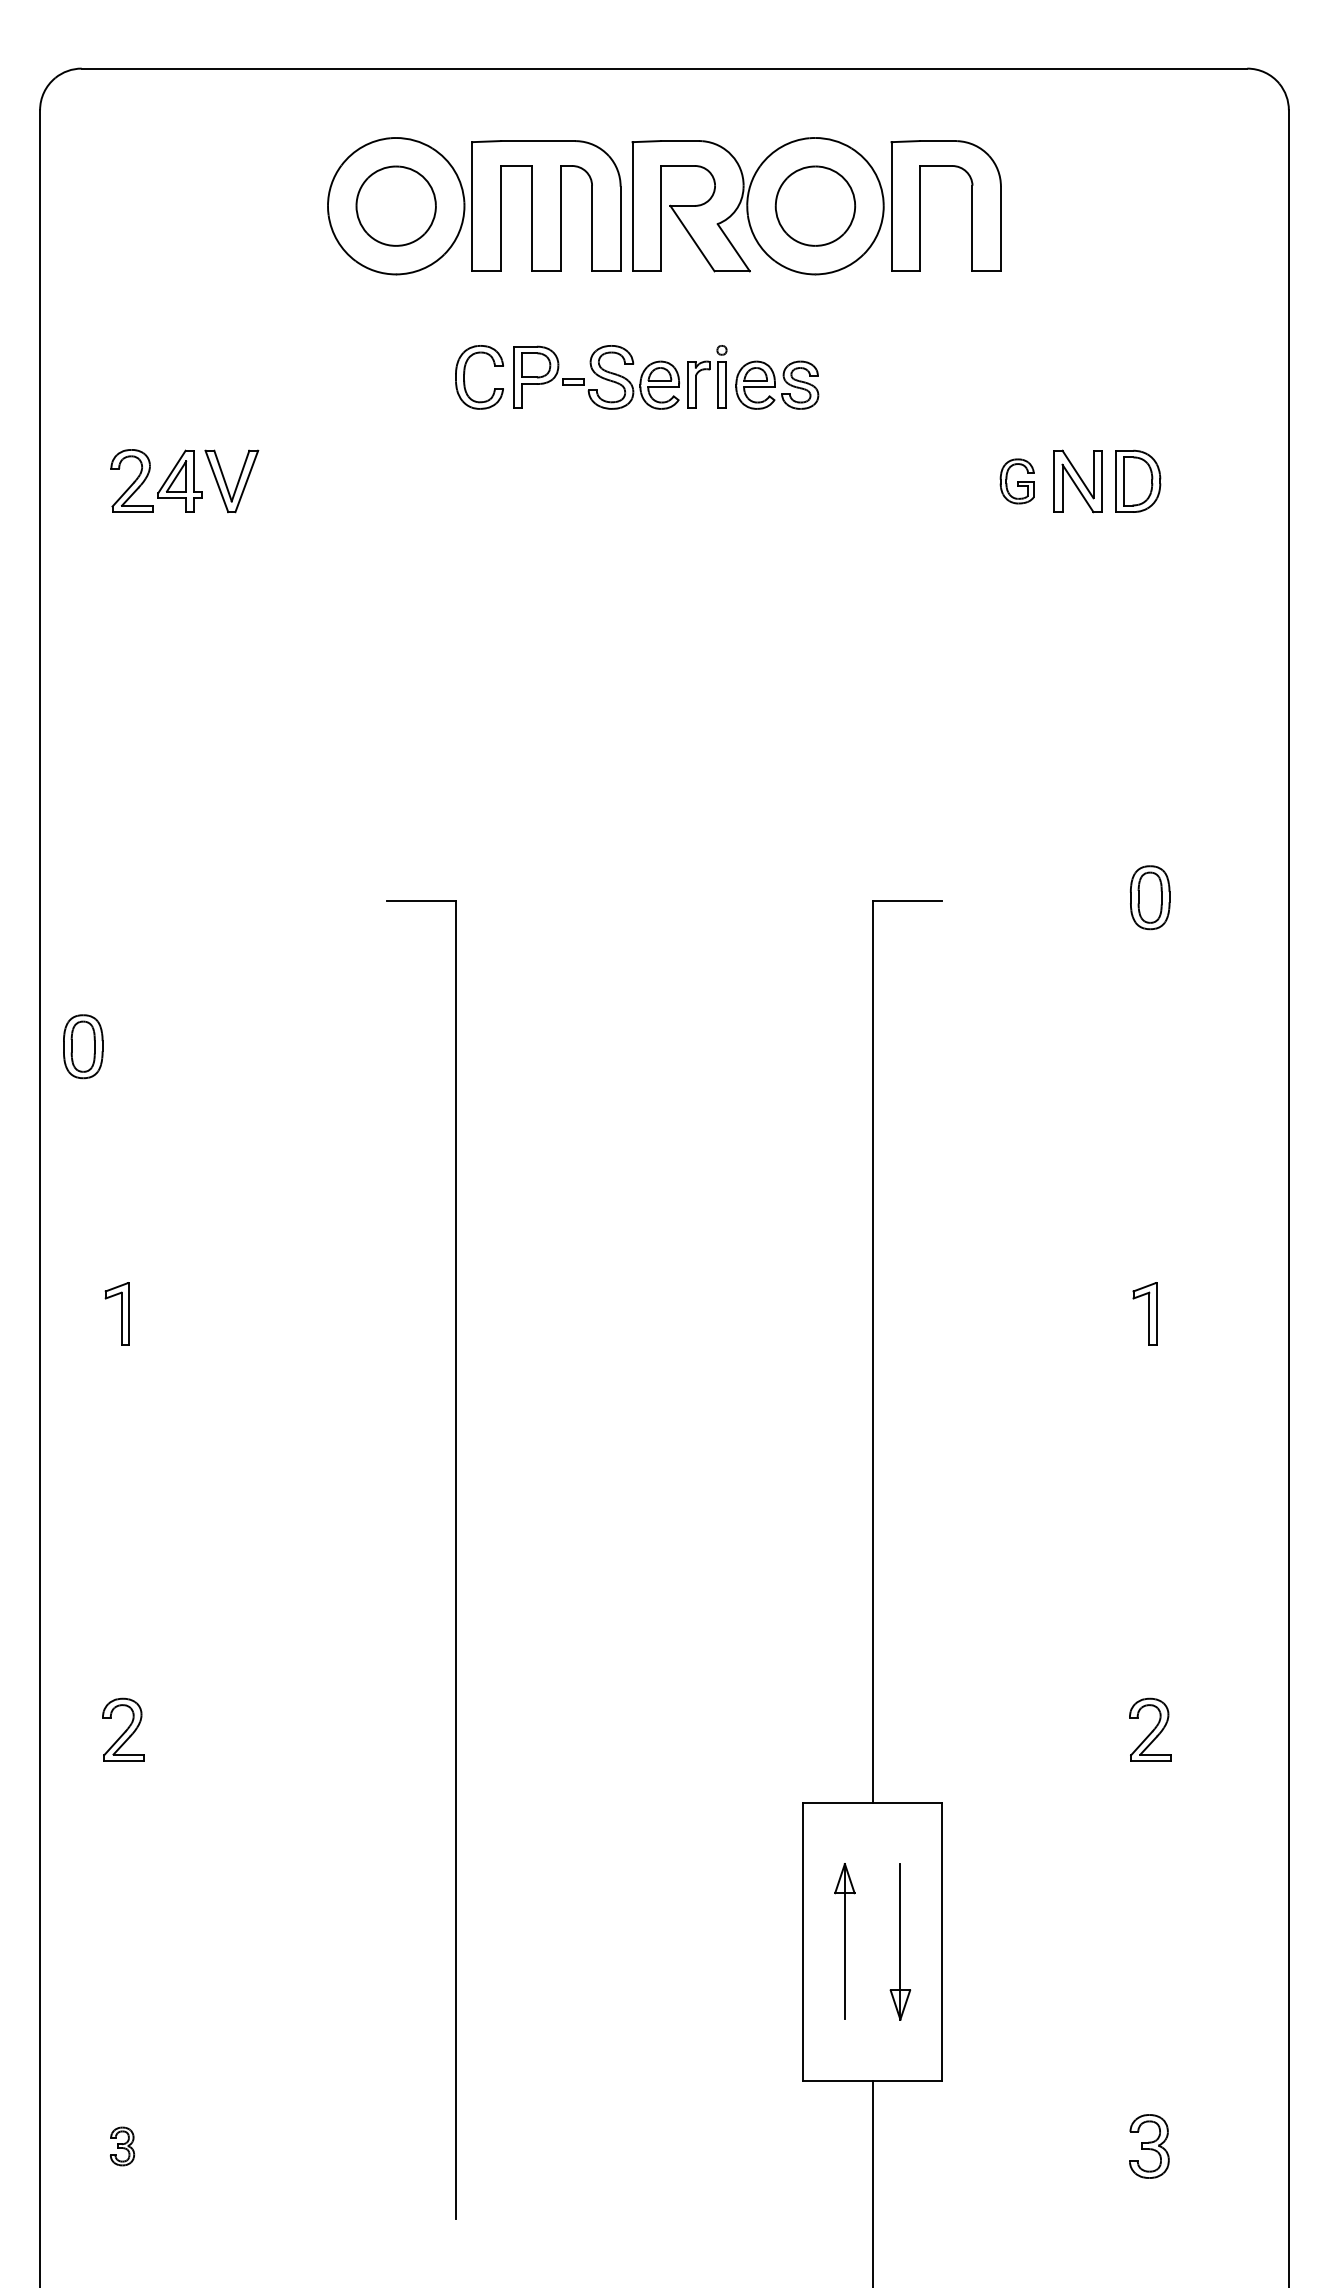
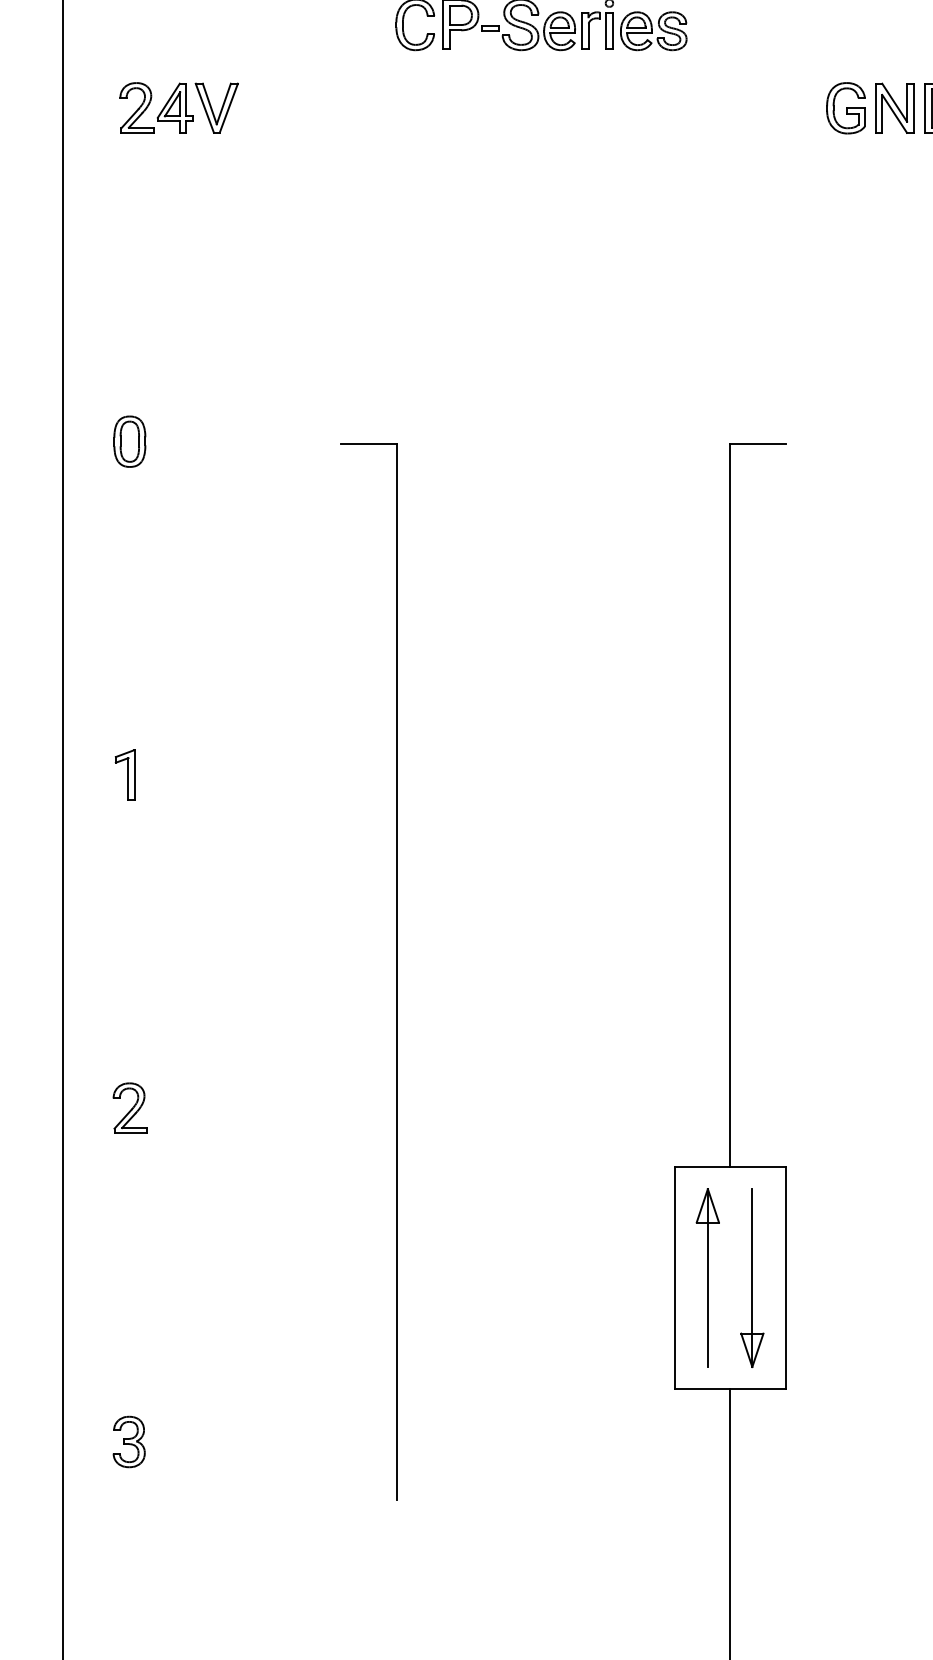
part: (1016, 481) -> (845, 108), size x1.43
part: (83, 1046) -> (130, 441), moved
part: (844, 1941) -> (707, 1277), size x1.43
part: (900, 1941) -> (752, 1277), size x1.43
part: (122, 2146) -> (129, 1442), size x1.67

